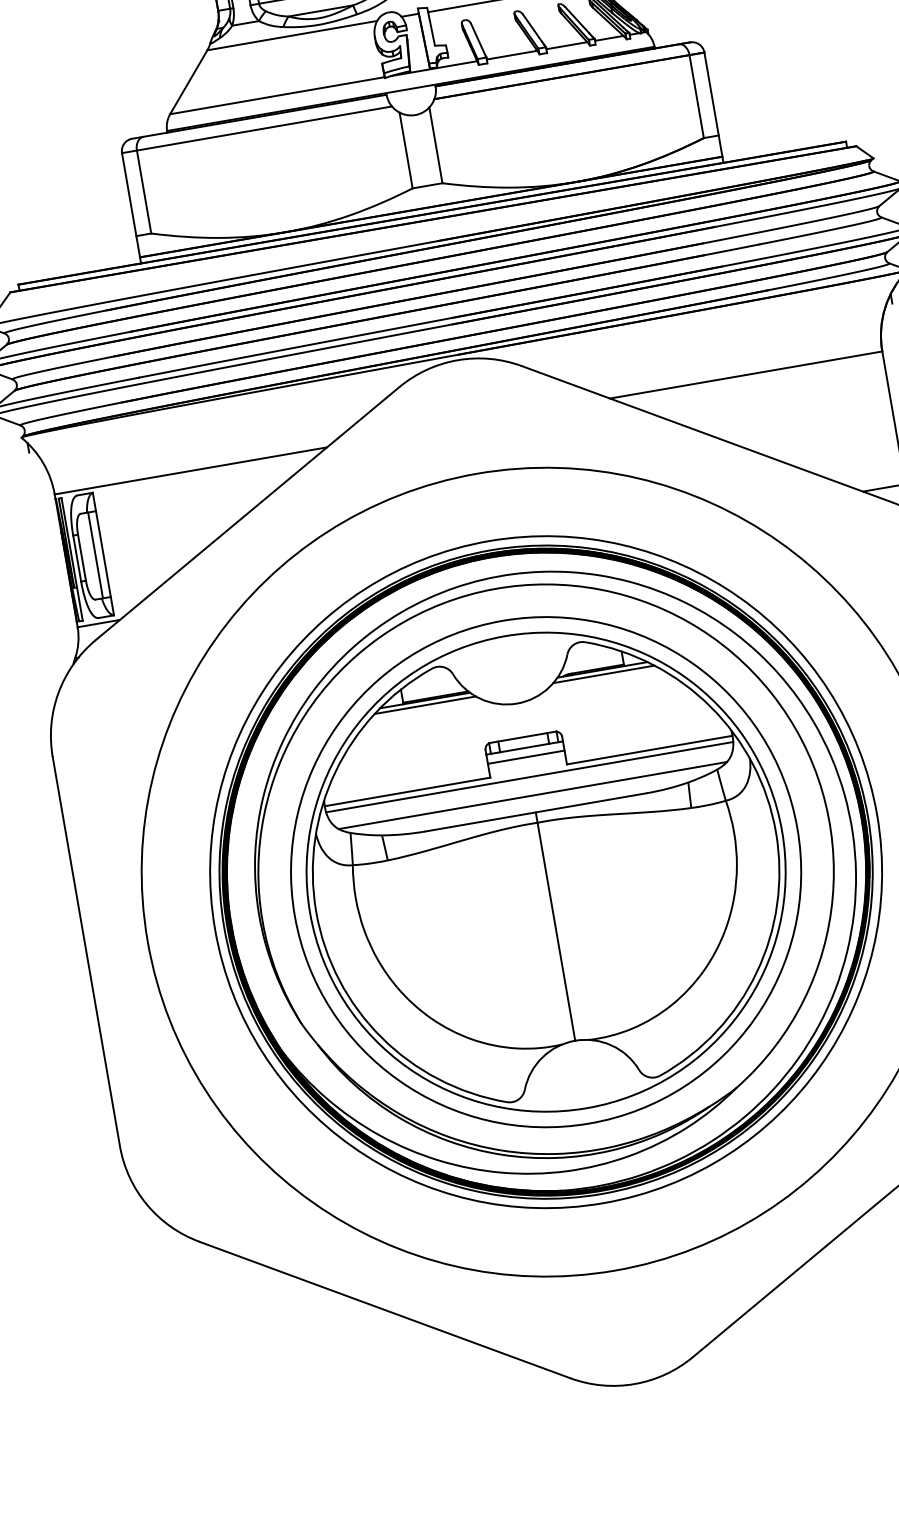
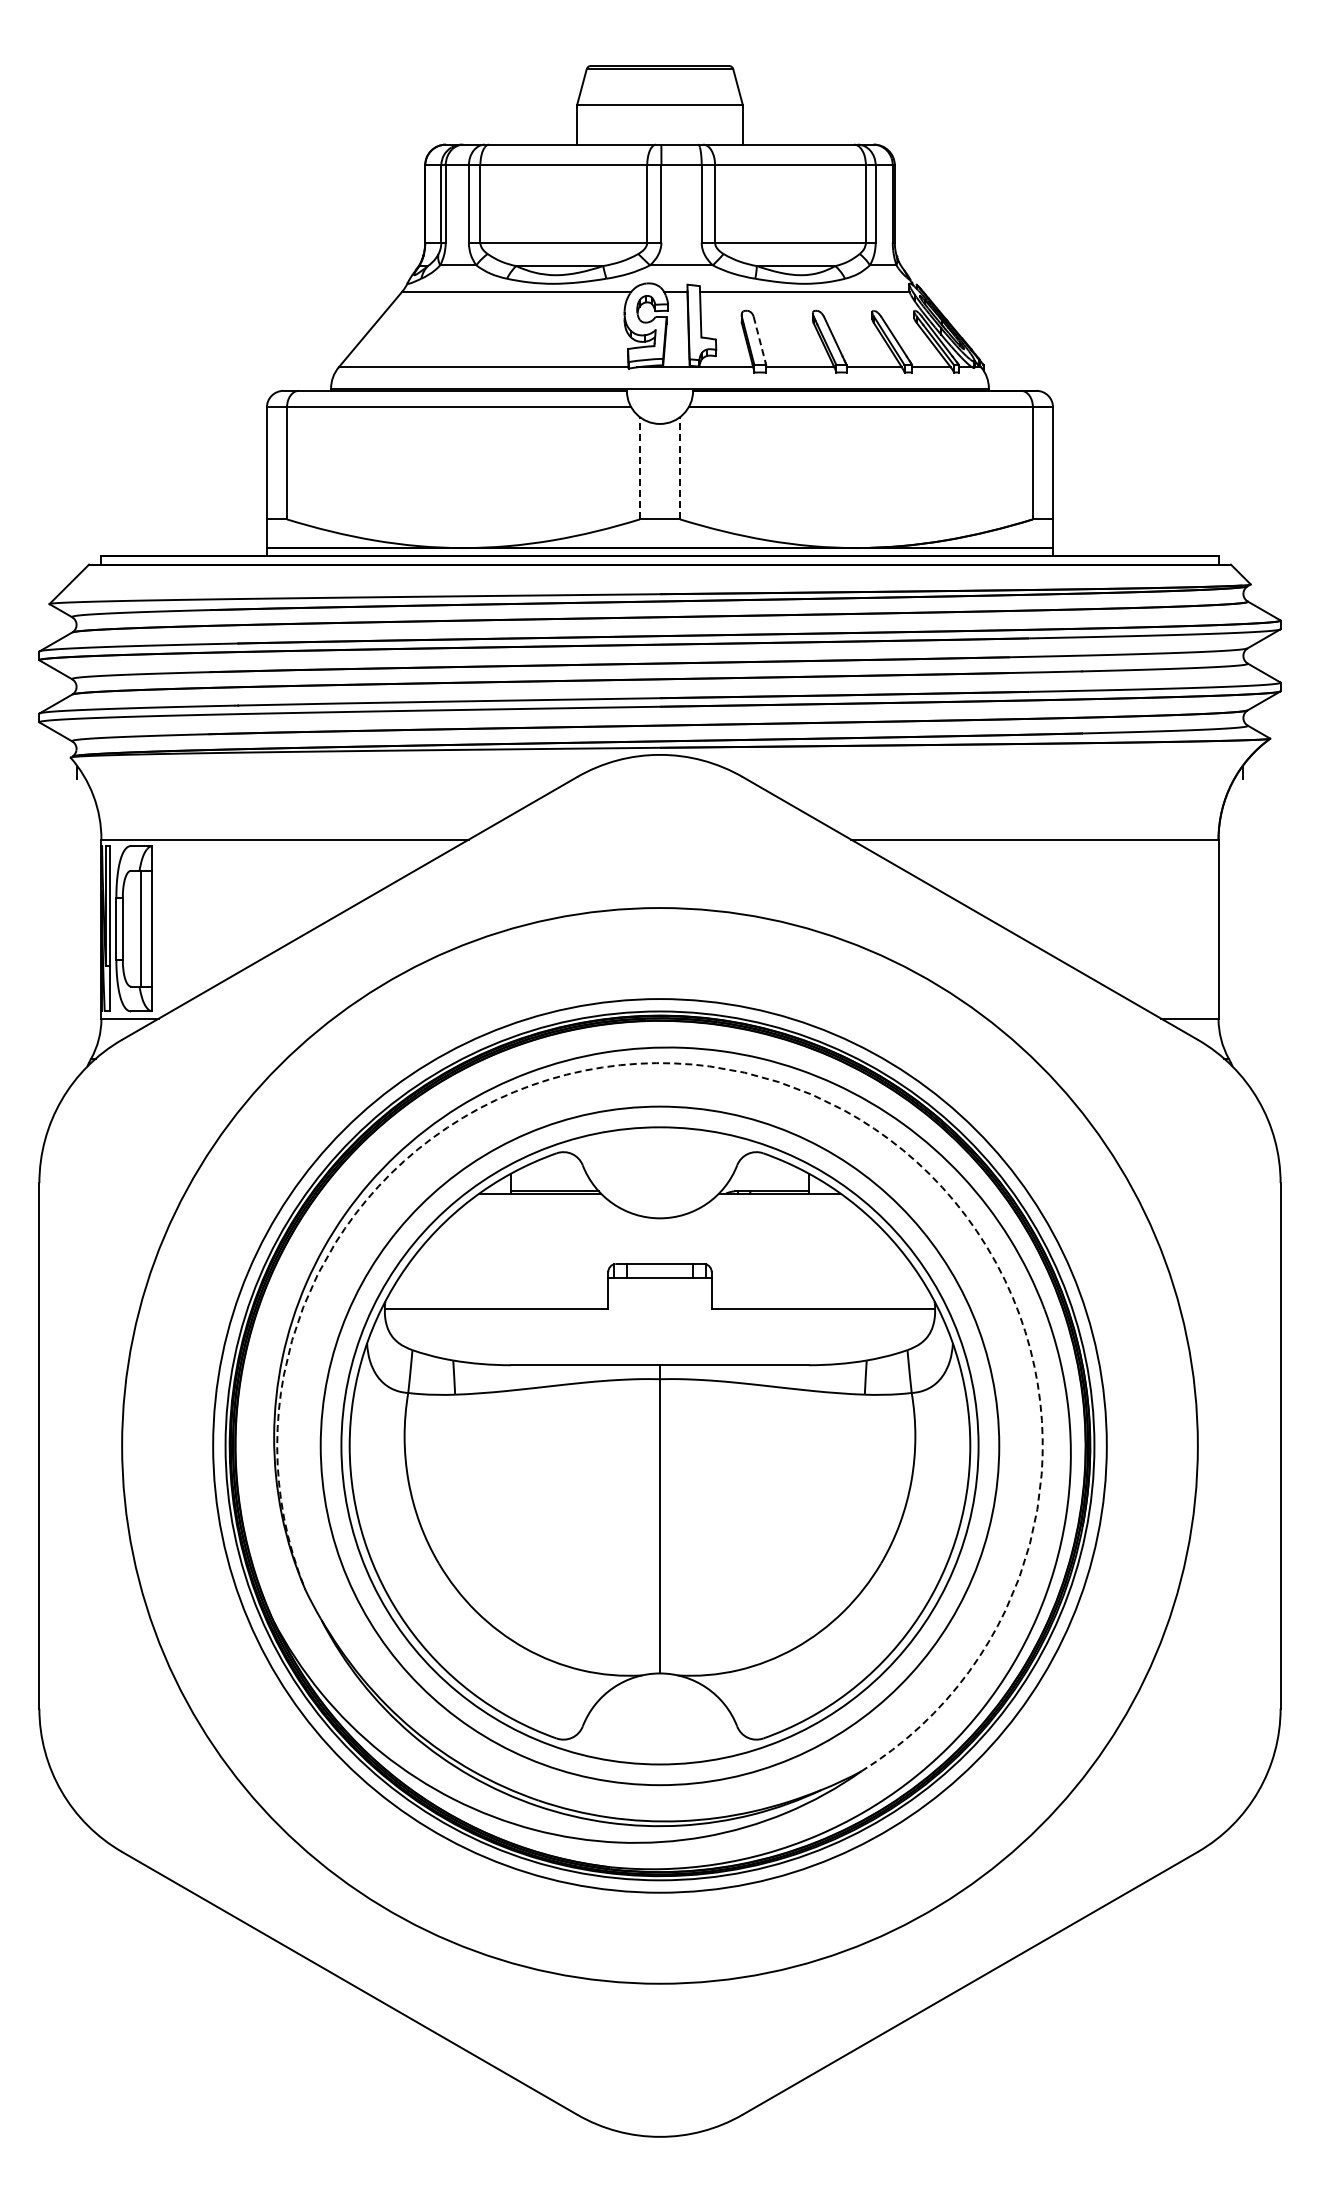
line: (478, 40) -> (759, 340), solid -> dashed
line: (436, 144) -> (680, 467), solid -> dashed
line: (405, 149) -> (639, 467), solid -> dashed
arc: (587, 587) -> (778, 1082), solid -> dashed
line: (603, 674) -> (780, 1199), removed
line: (425, 705) -> (539, 1199), removed
line: (525, 757) -> (659, 1290), removed
line: (529, 777) -> (659, 1317), removed
line: (532, 795) -> (659, 1342), removed

